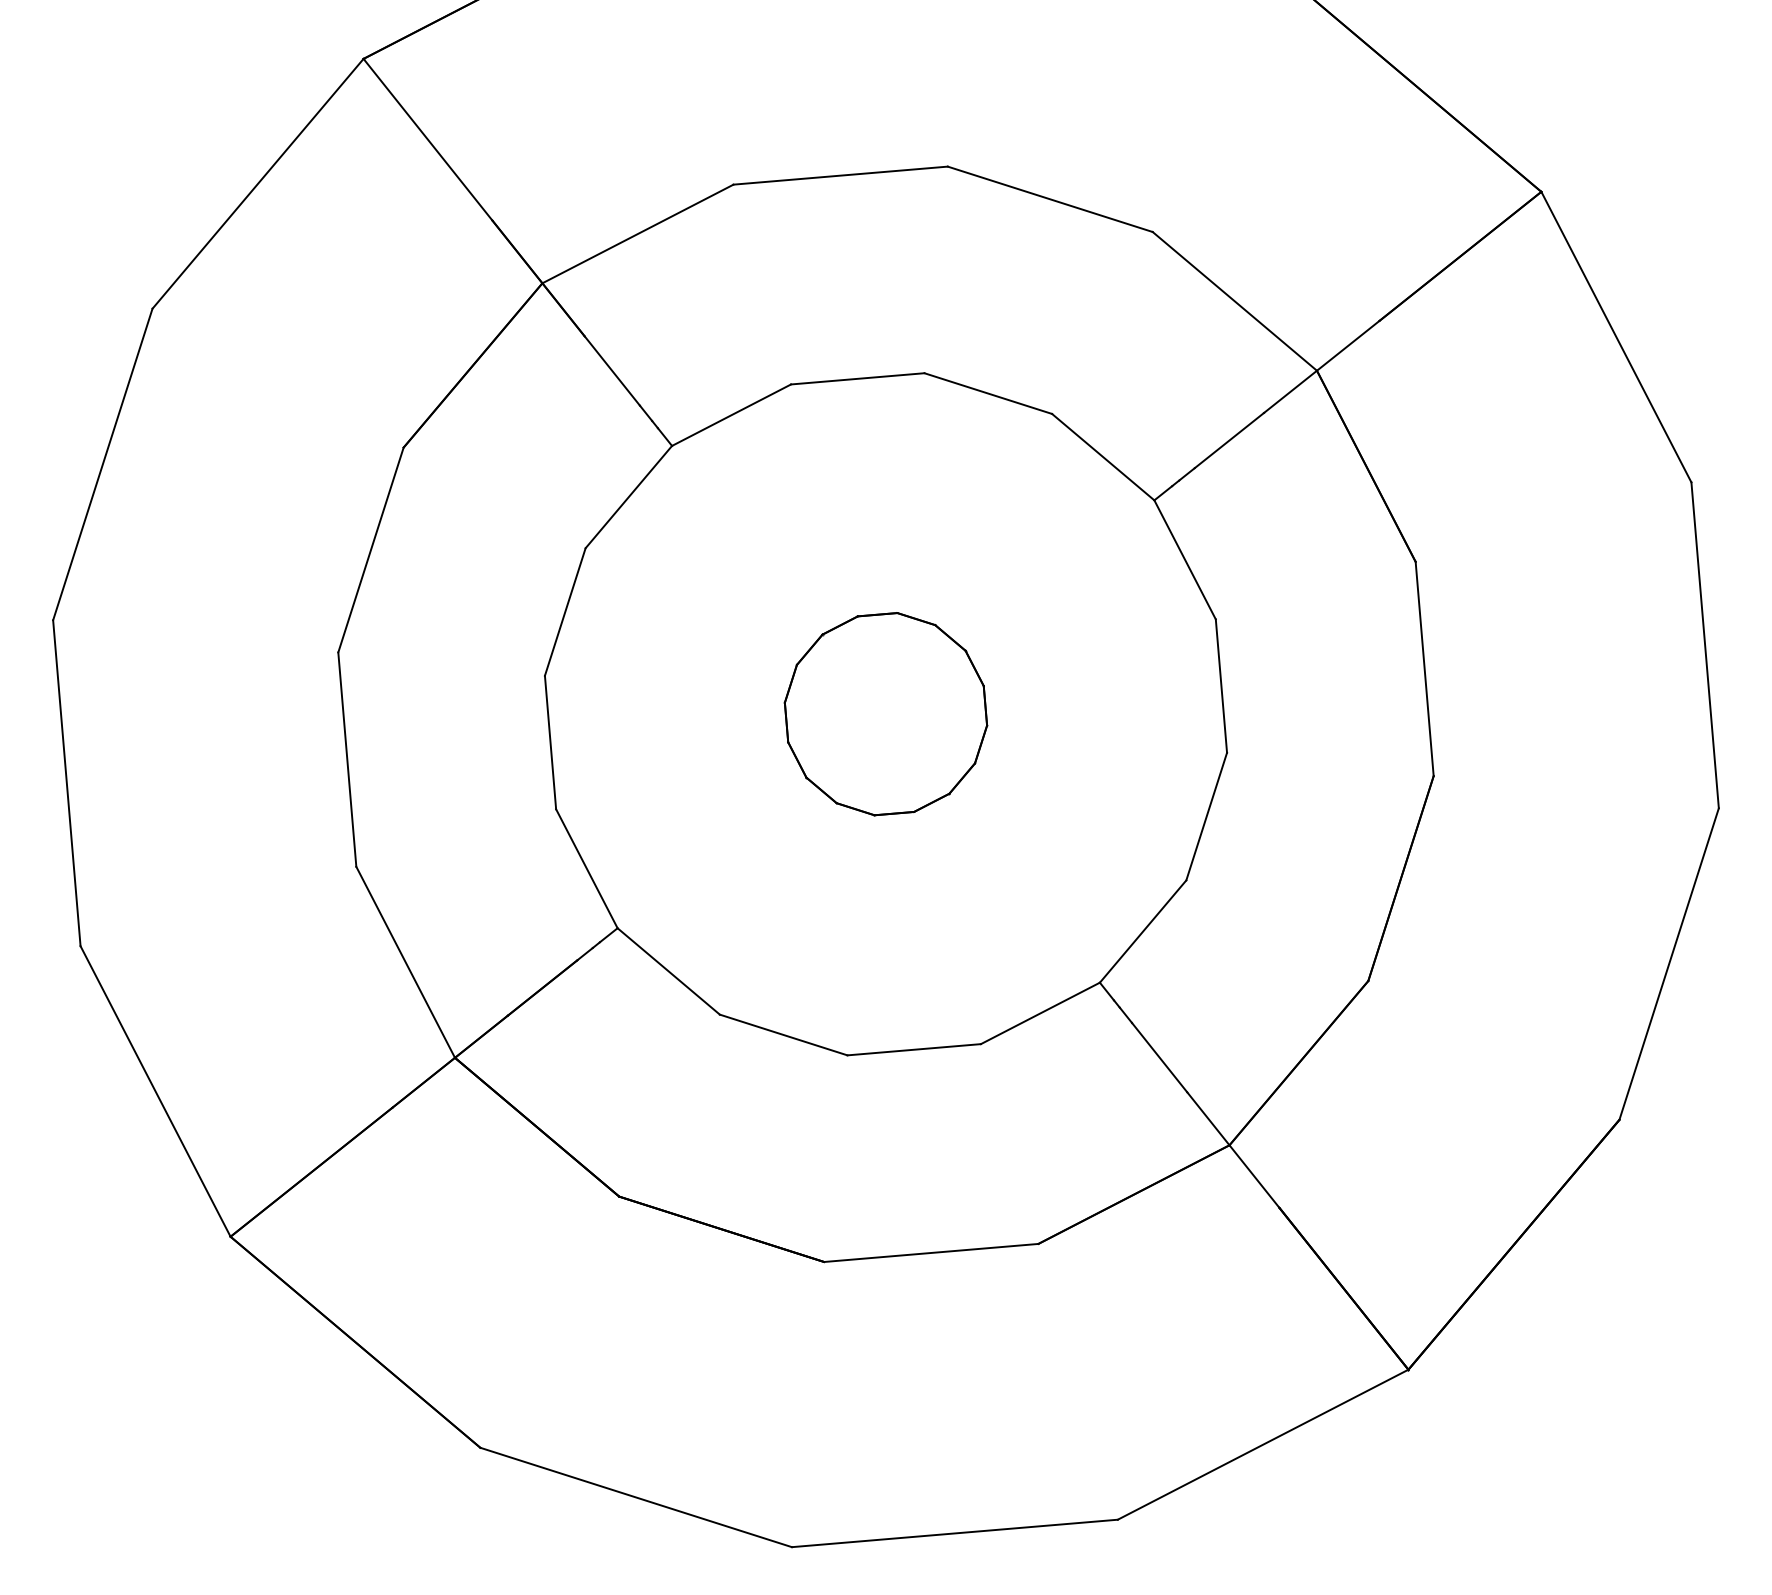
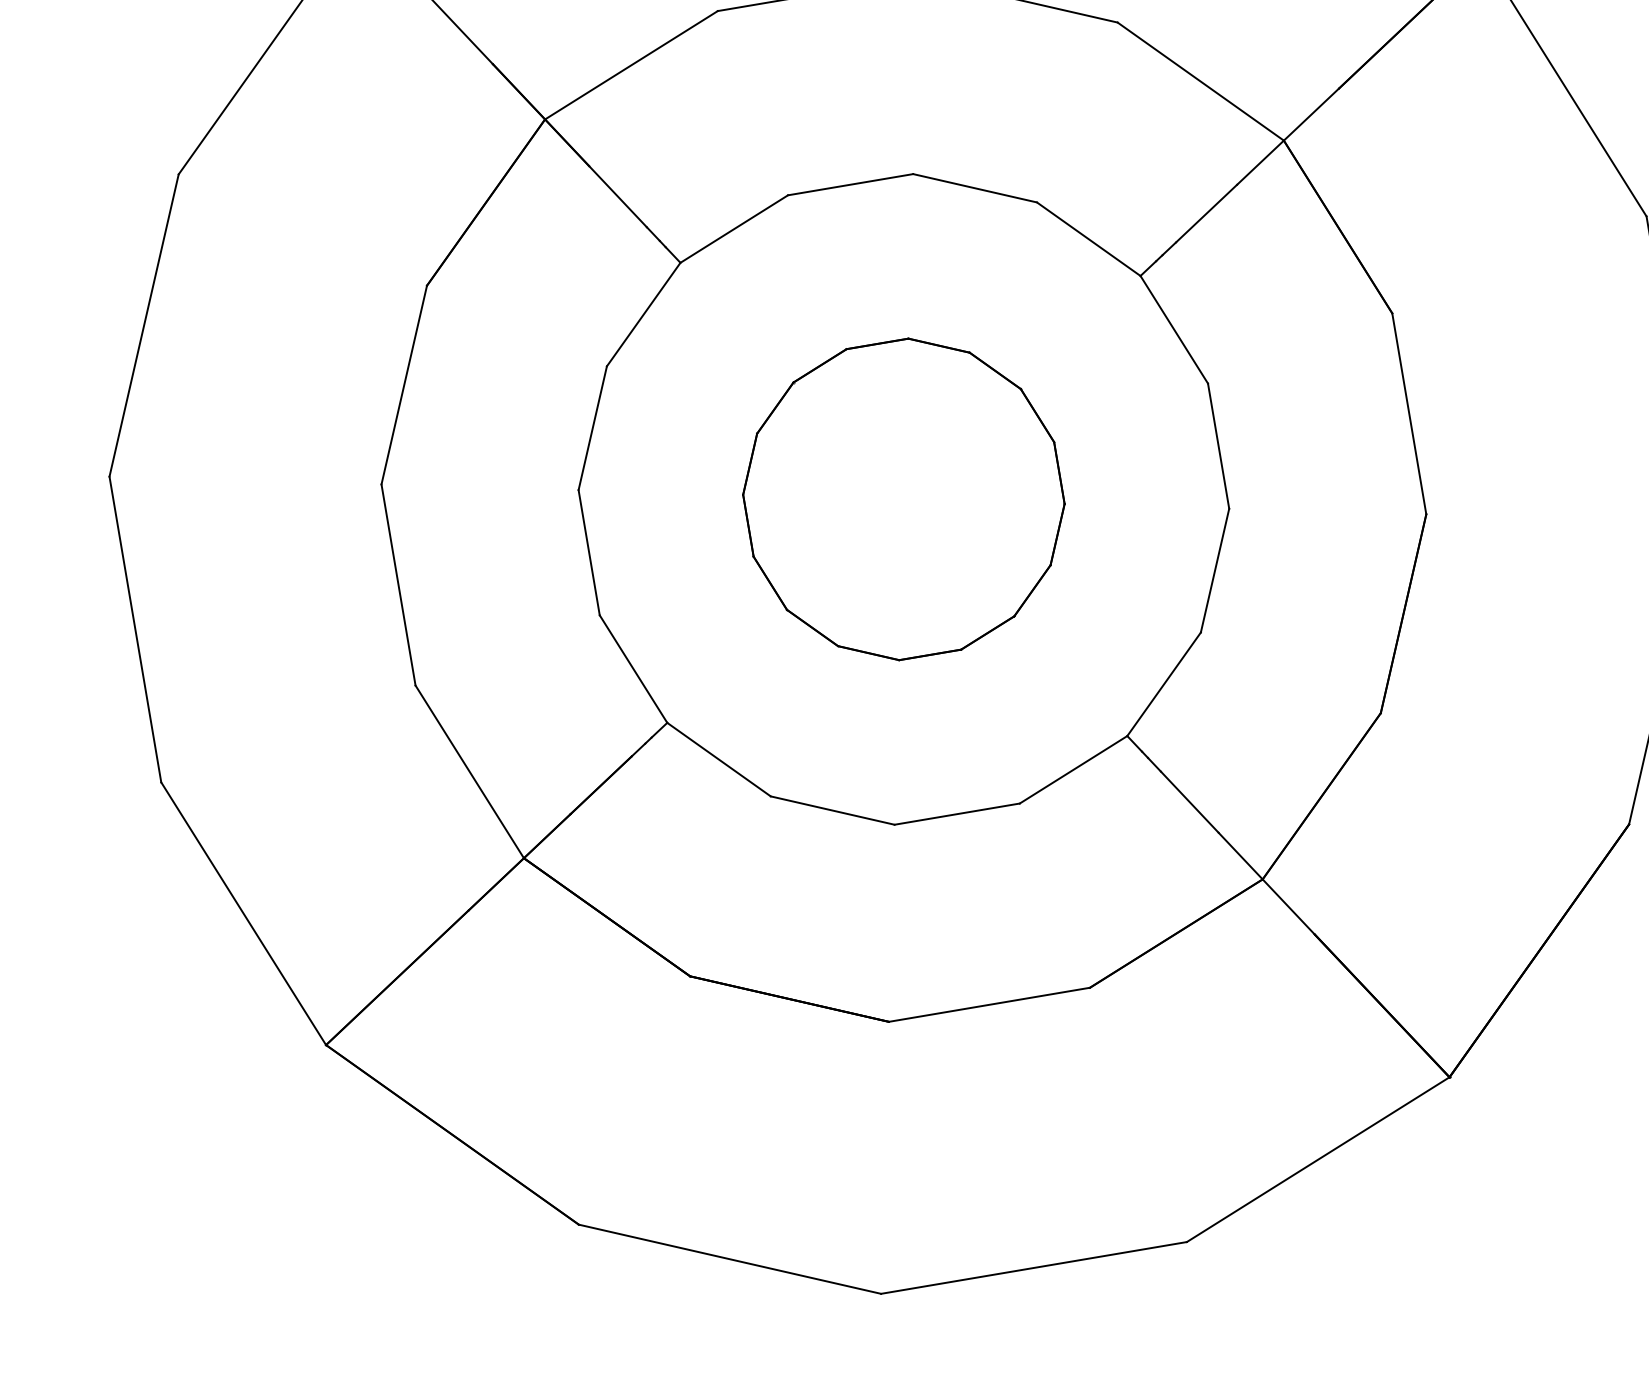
part: (885, 713) -> (903, 498), size x1.67

